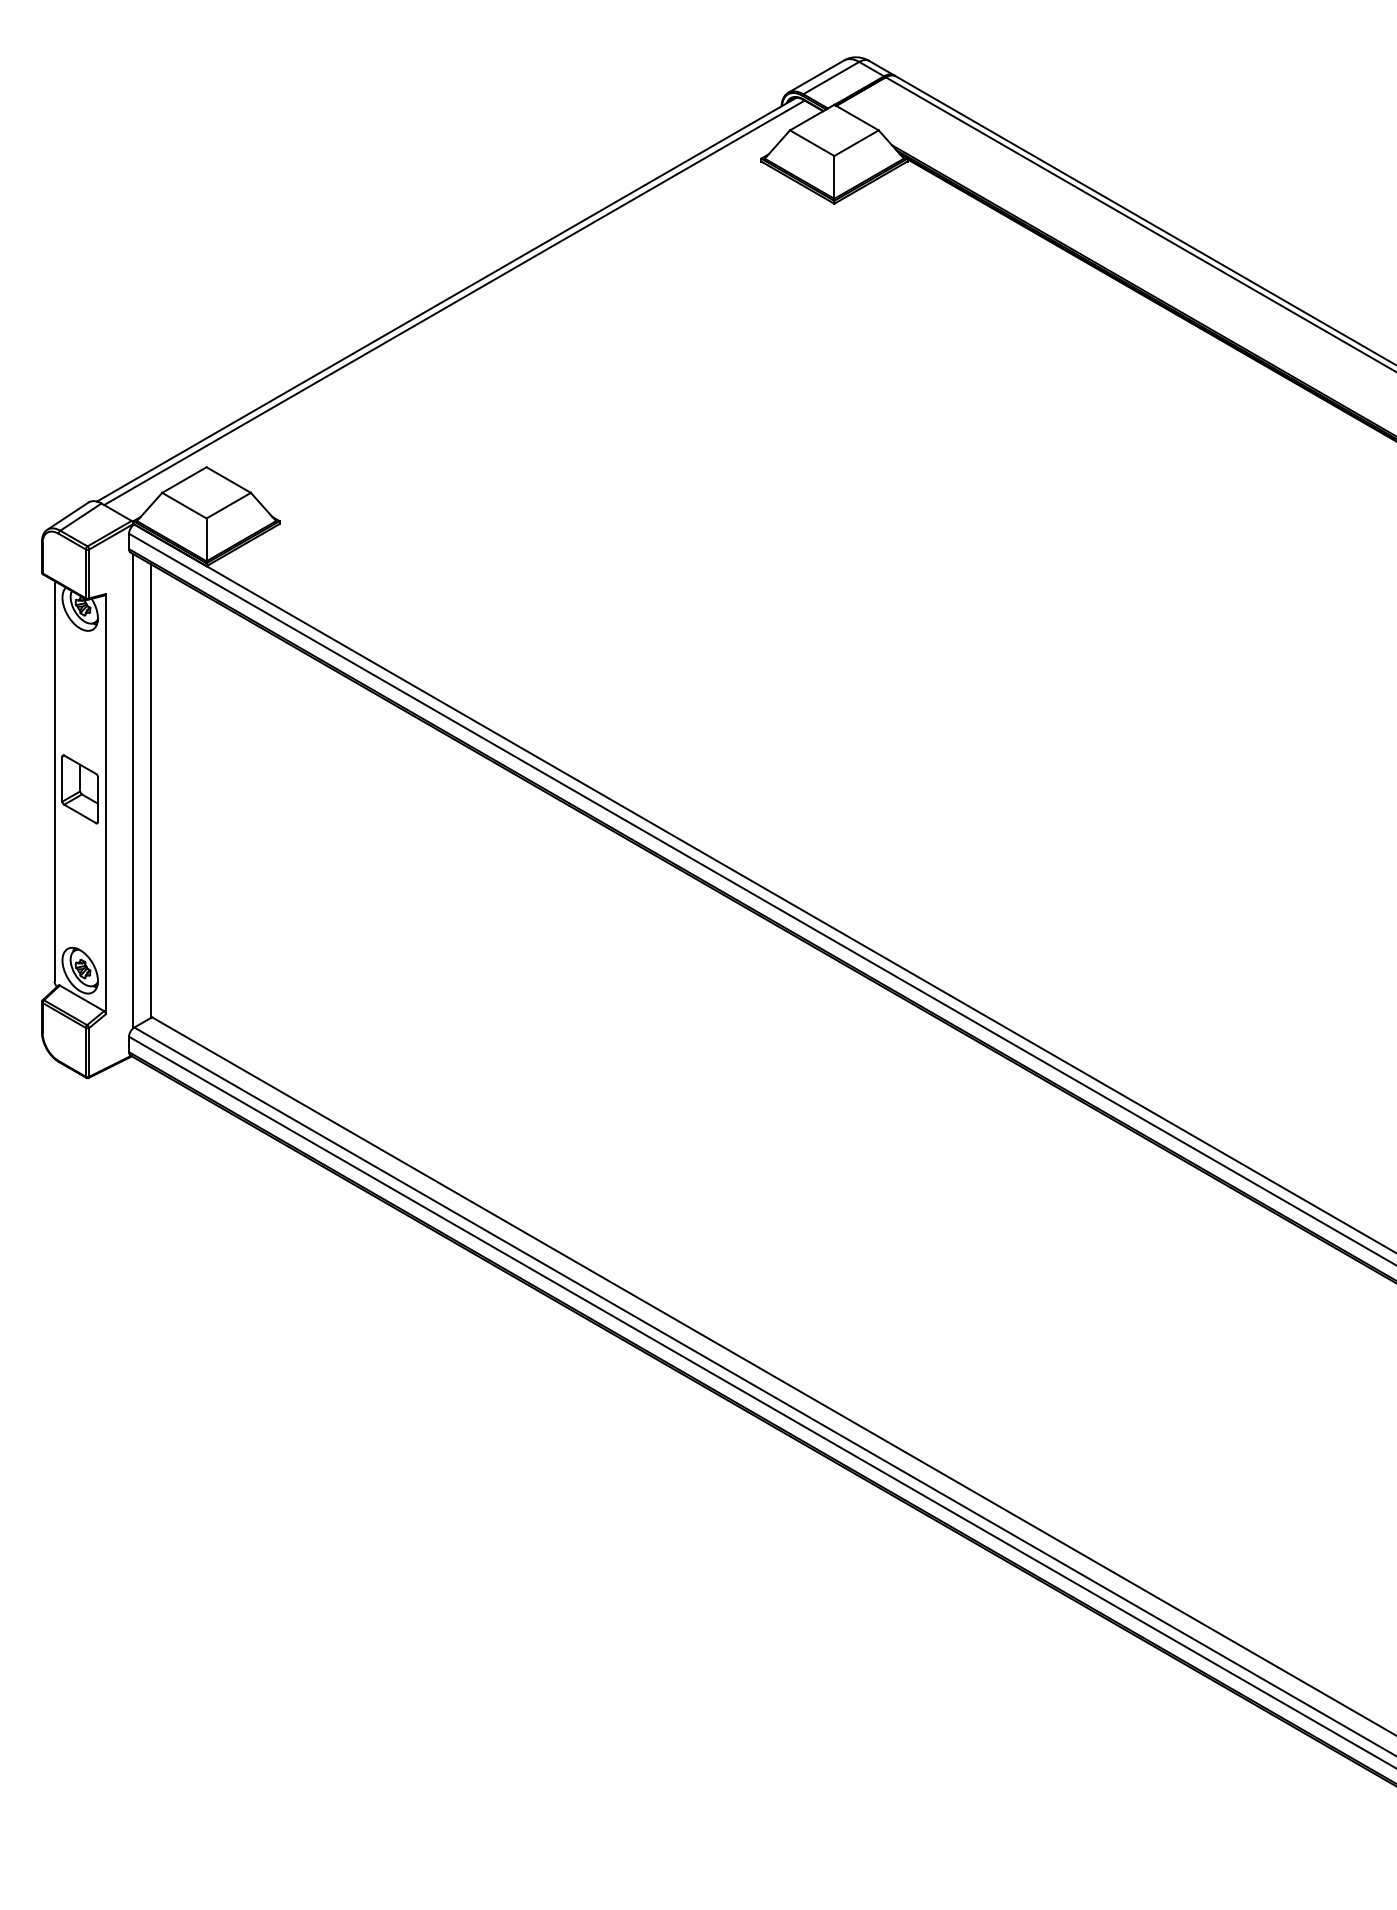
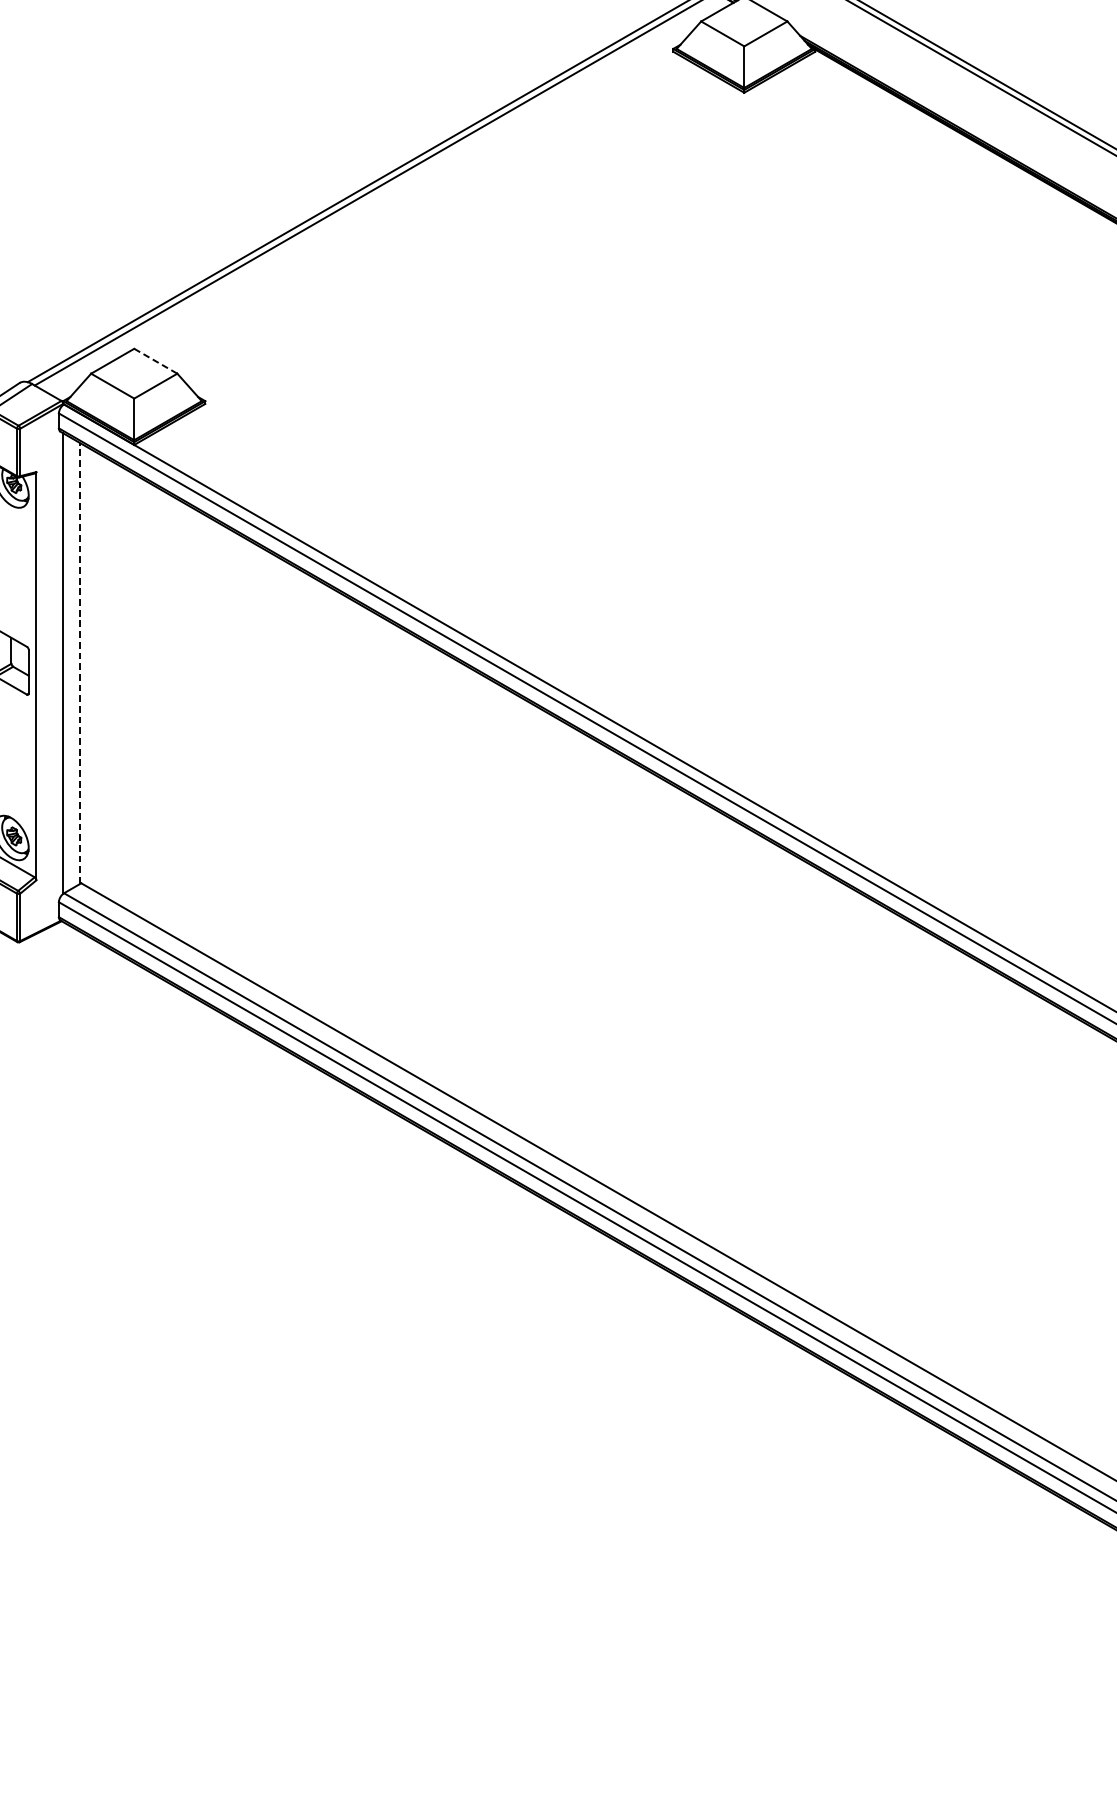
line: (228, 480) -> (155, 361), solid -> dashed
line: (151, 791) -> (80, 663), solid -> dashed

